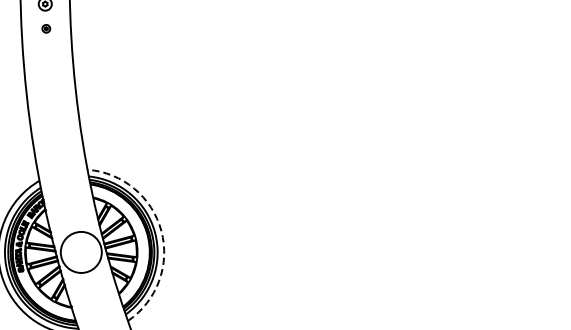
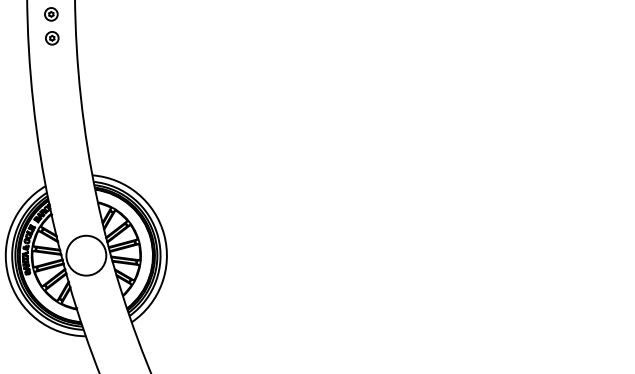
part: (46, 28) -> (52, 38), size x1.67
arc: (161, 230) -> (164, 234), dashed -> solid

